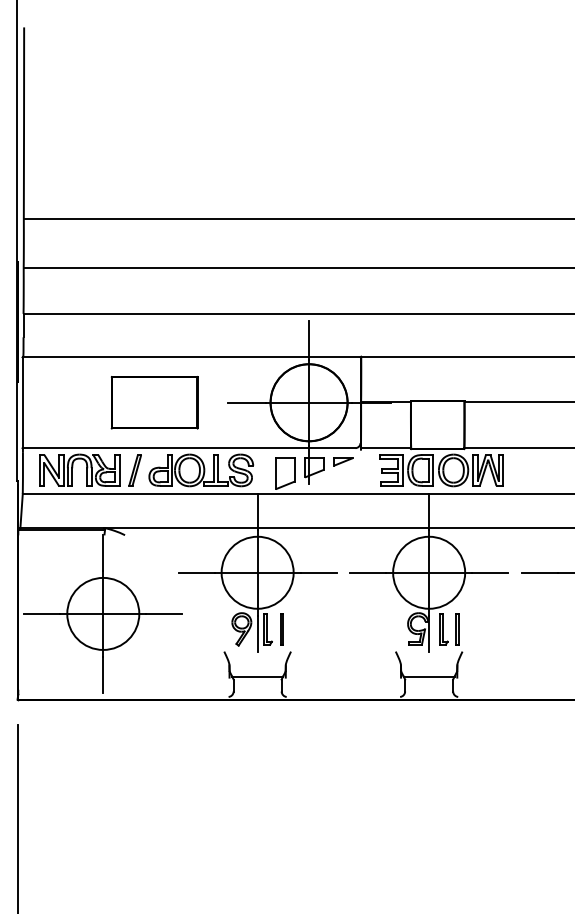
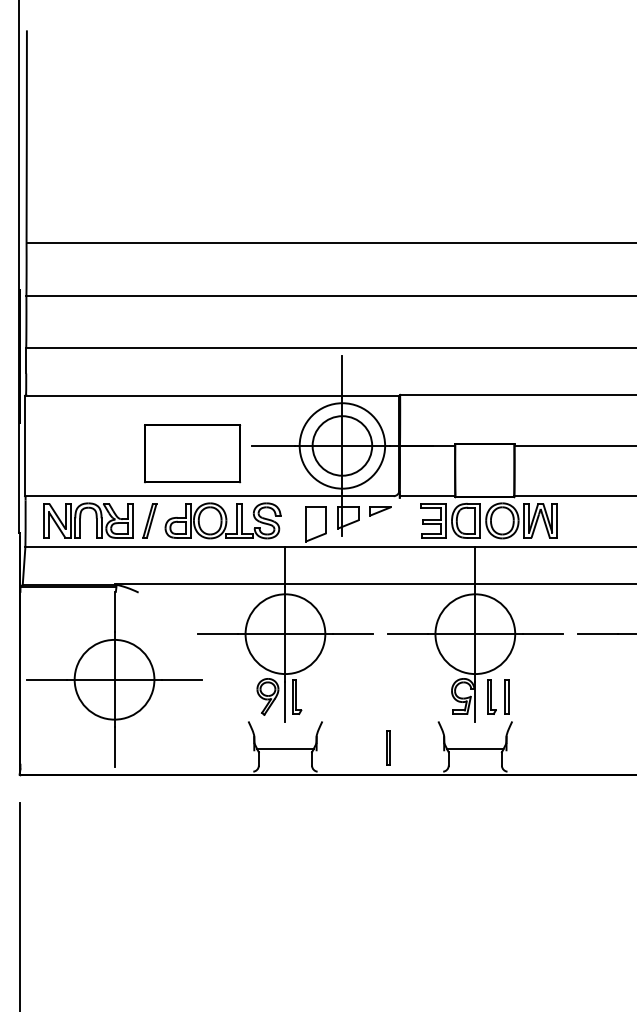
part: (154, 402) -> (192, 453), moved
circle: (308, 402) -> (341, 445), size x0.7
line: (281, 629) -> (388, 747), moved

